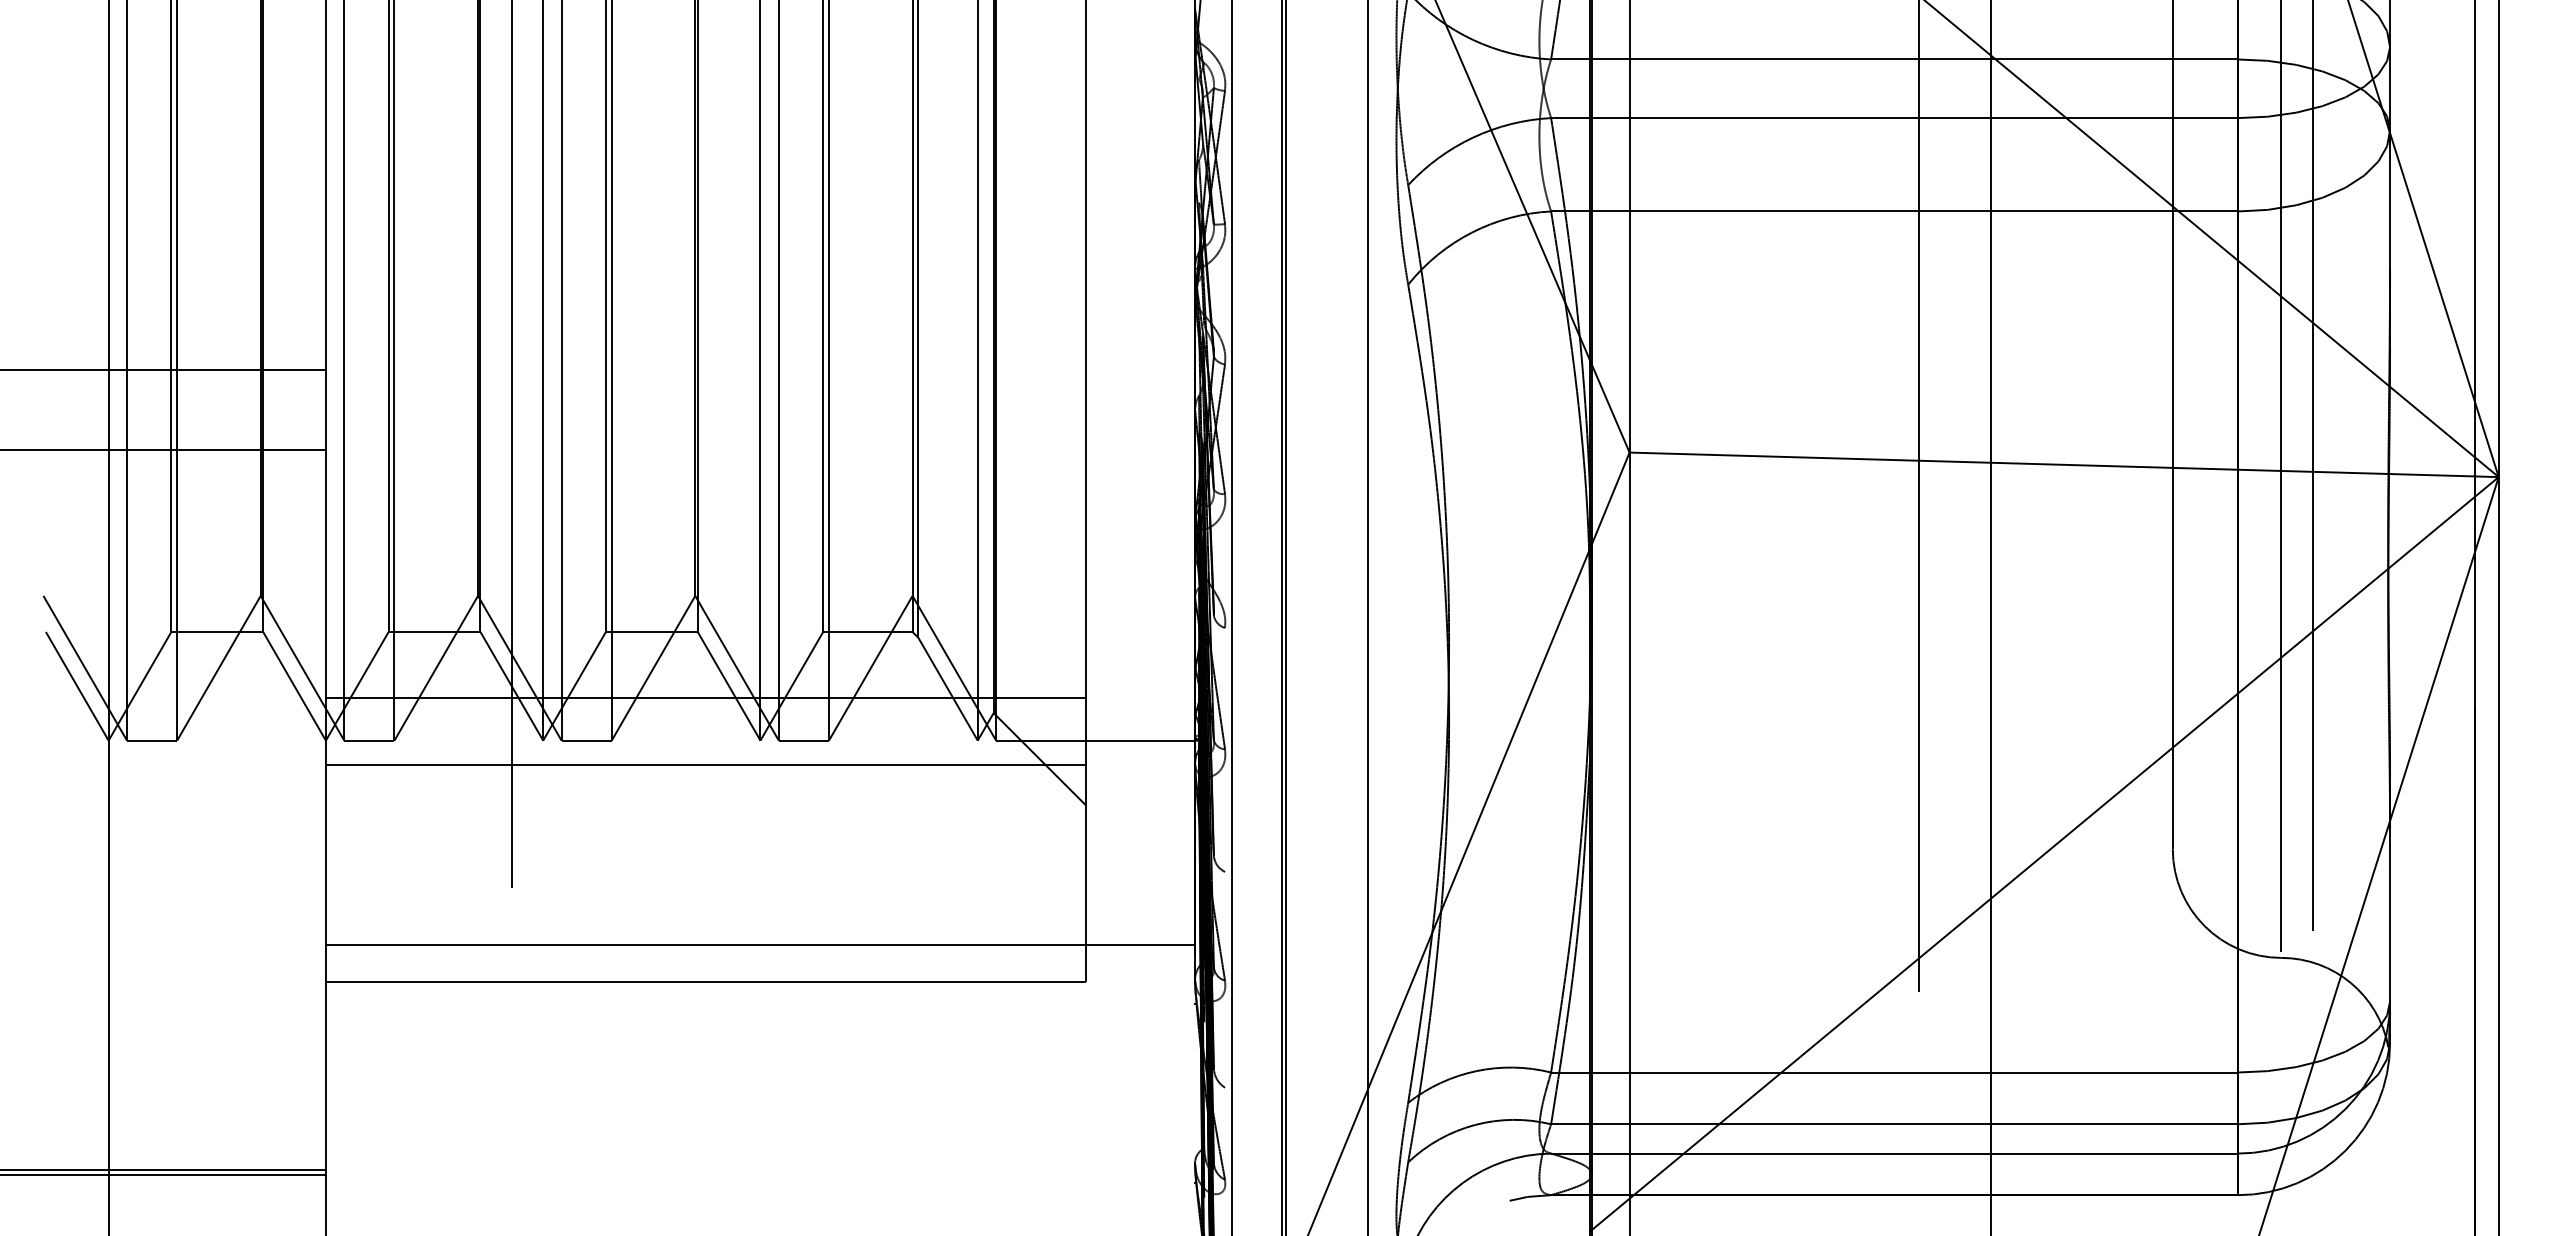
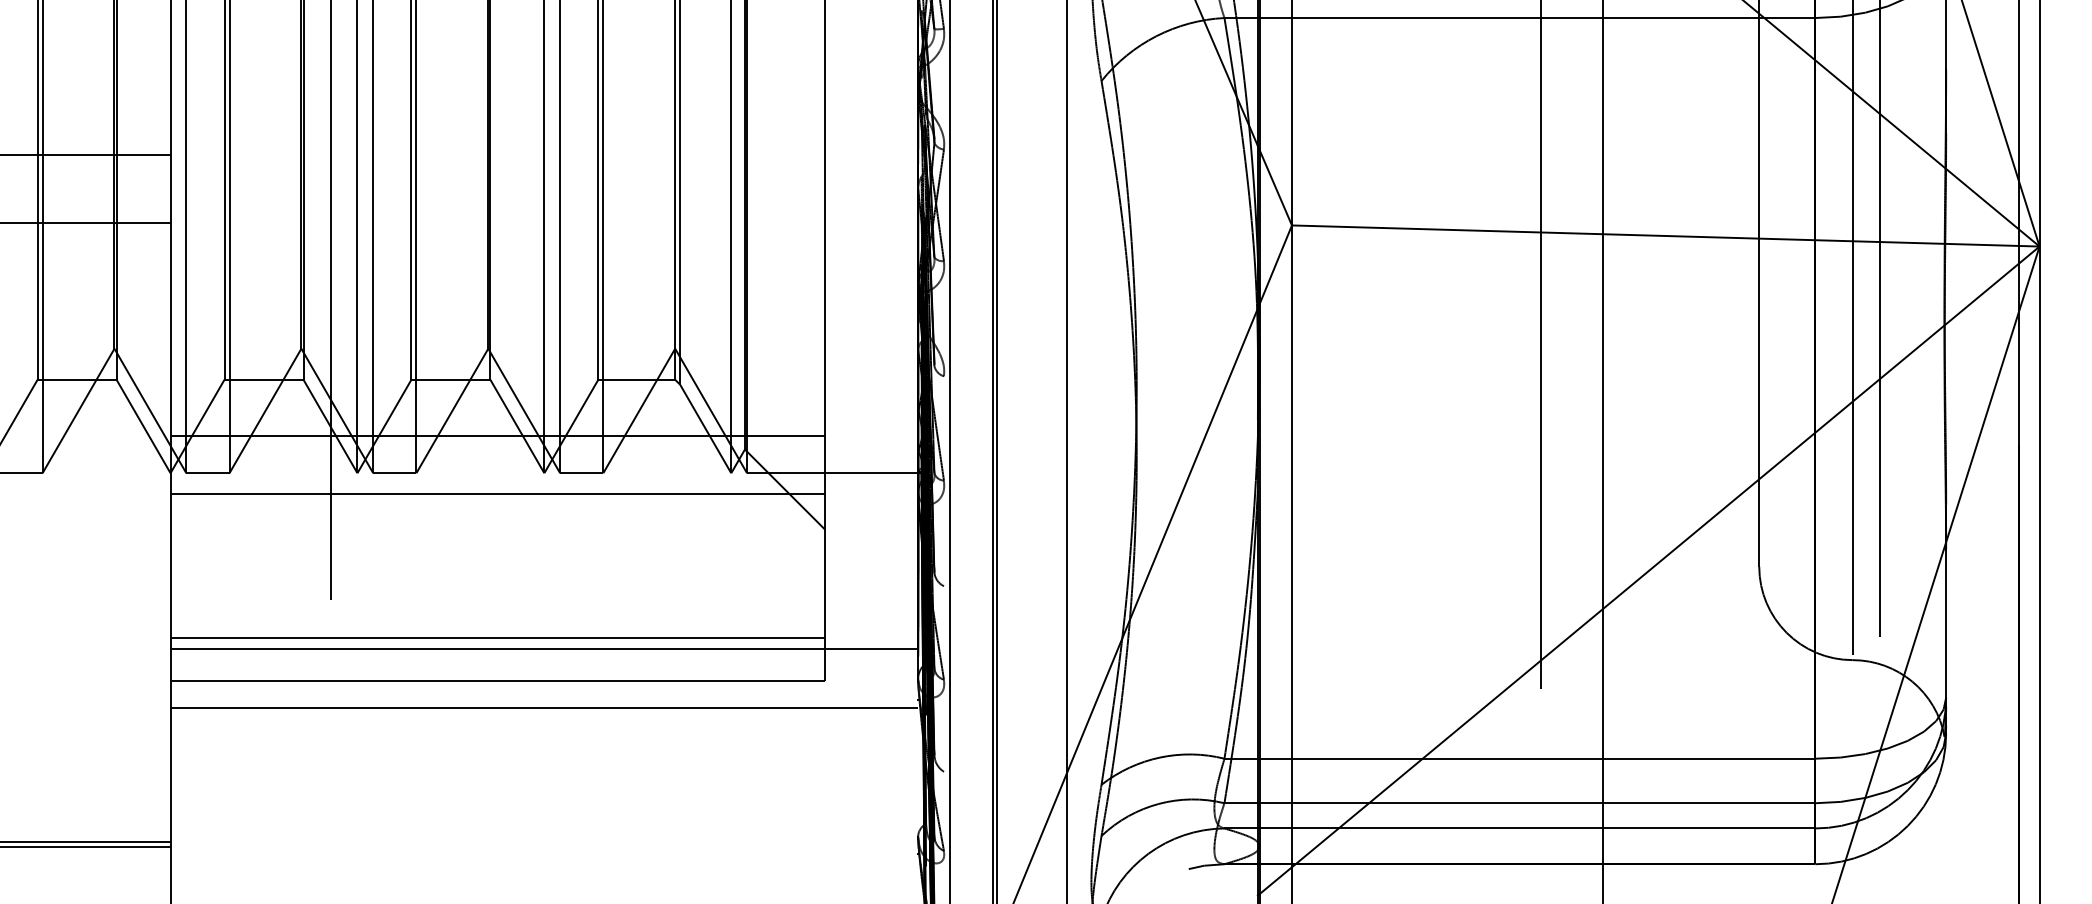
line: (705, 932) -> (497, 638), added
line: (760, 1013) -> (544, 707), added

